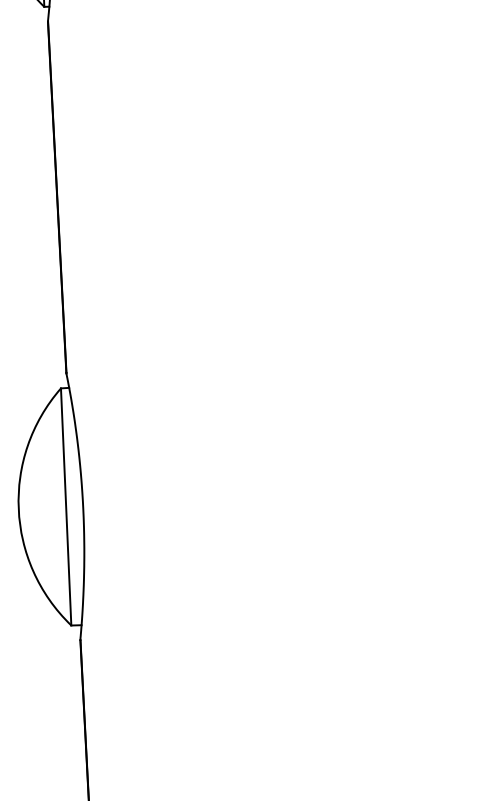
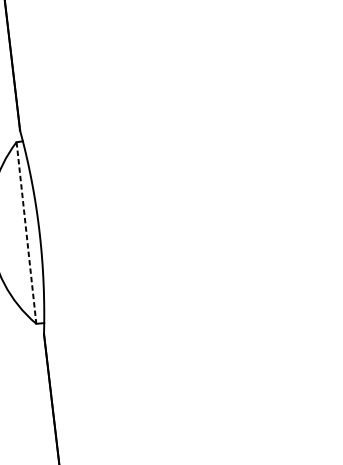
line: (66, 506) -> (26, 232), solid -> dashed

